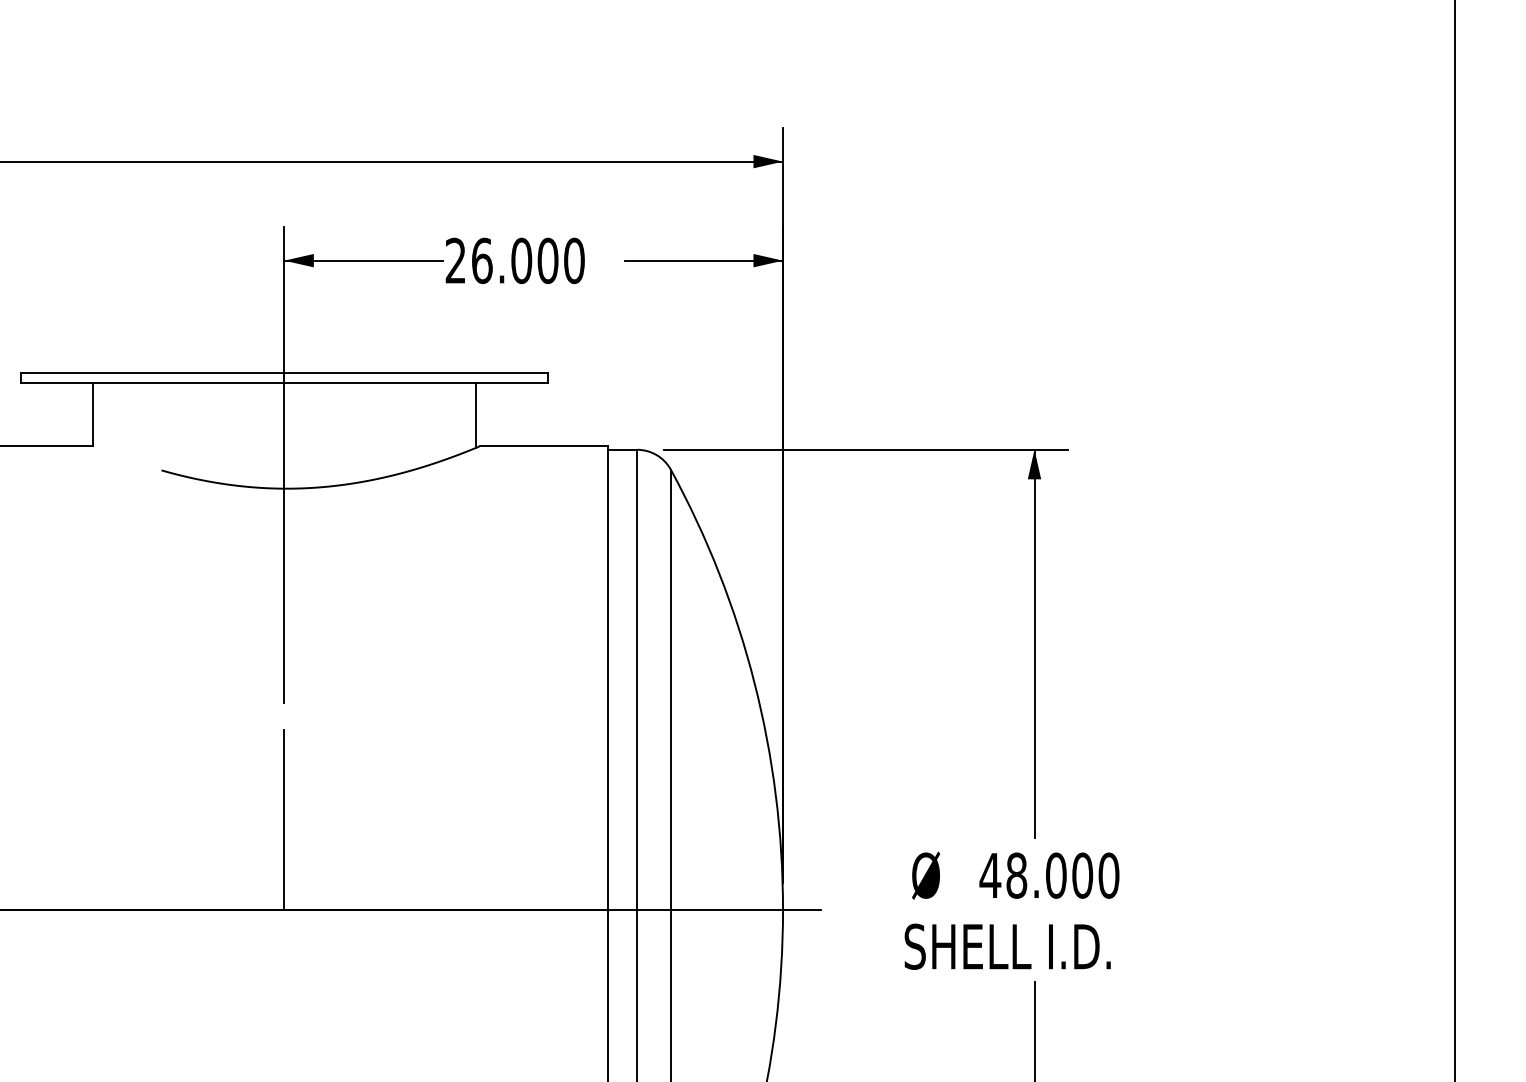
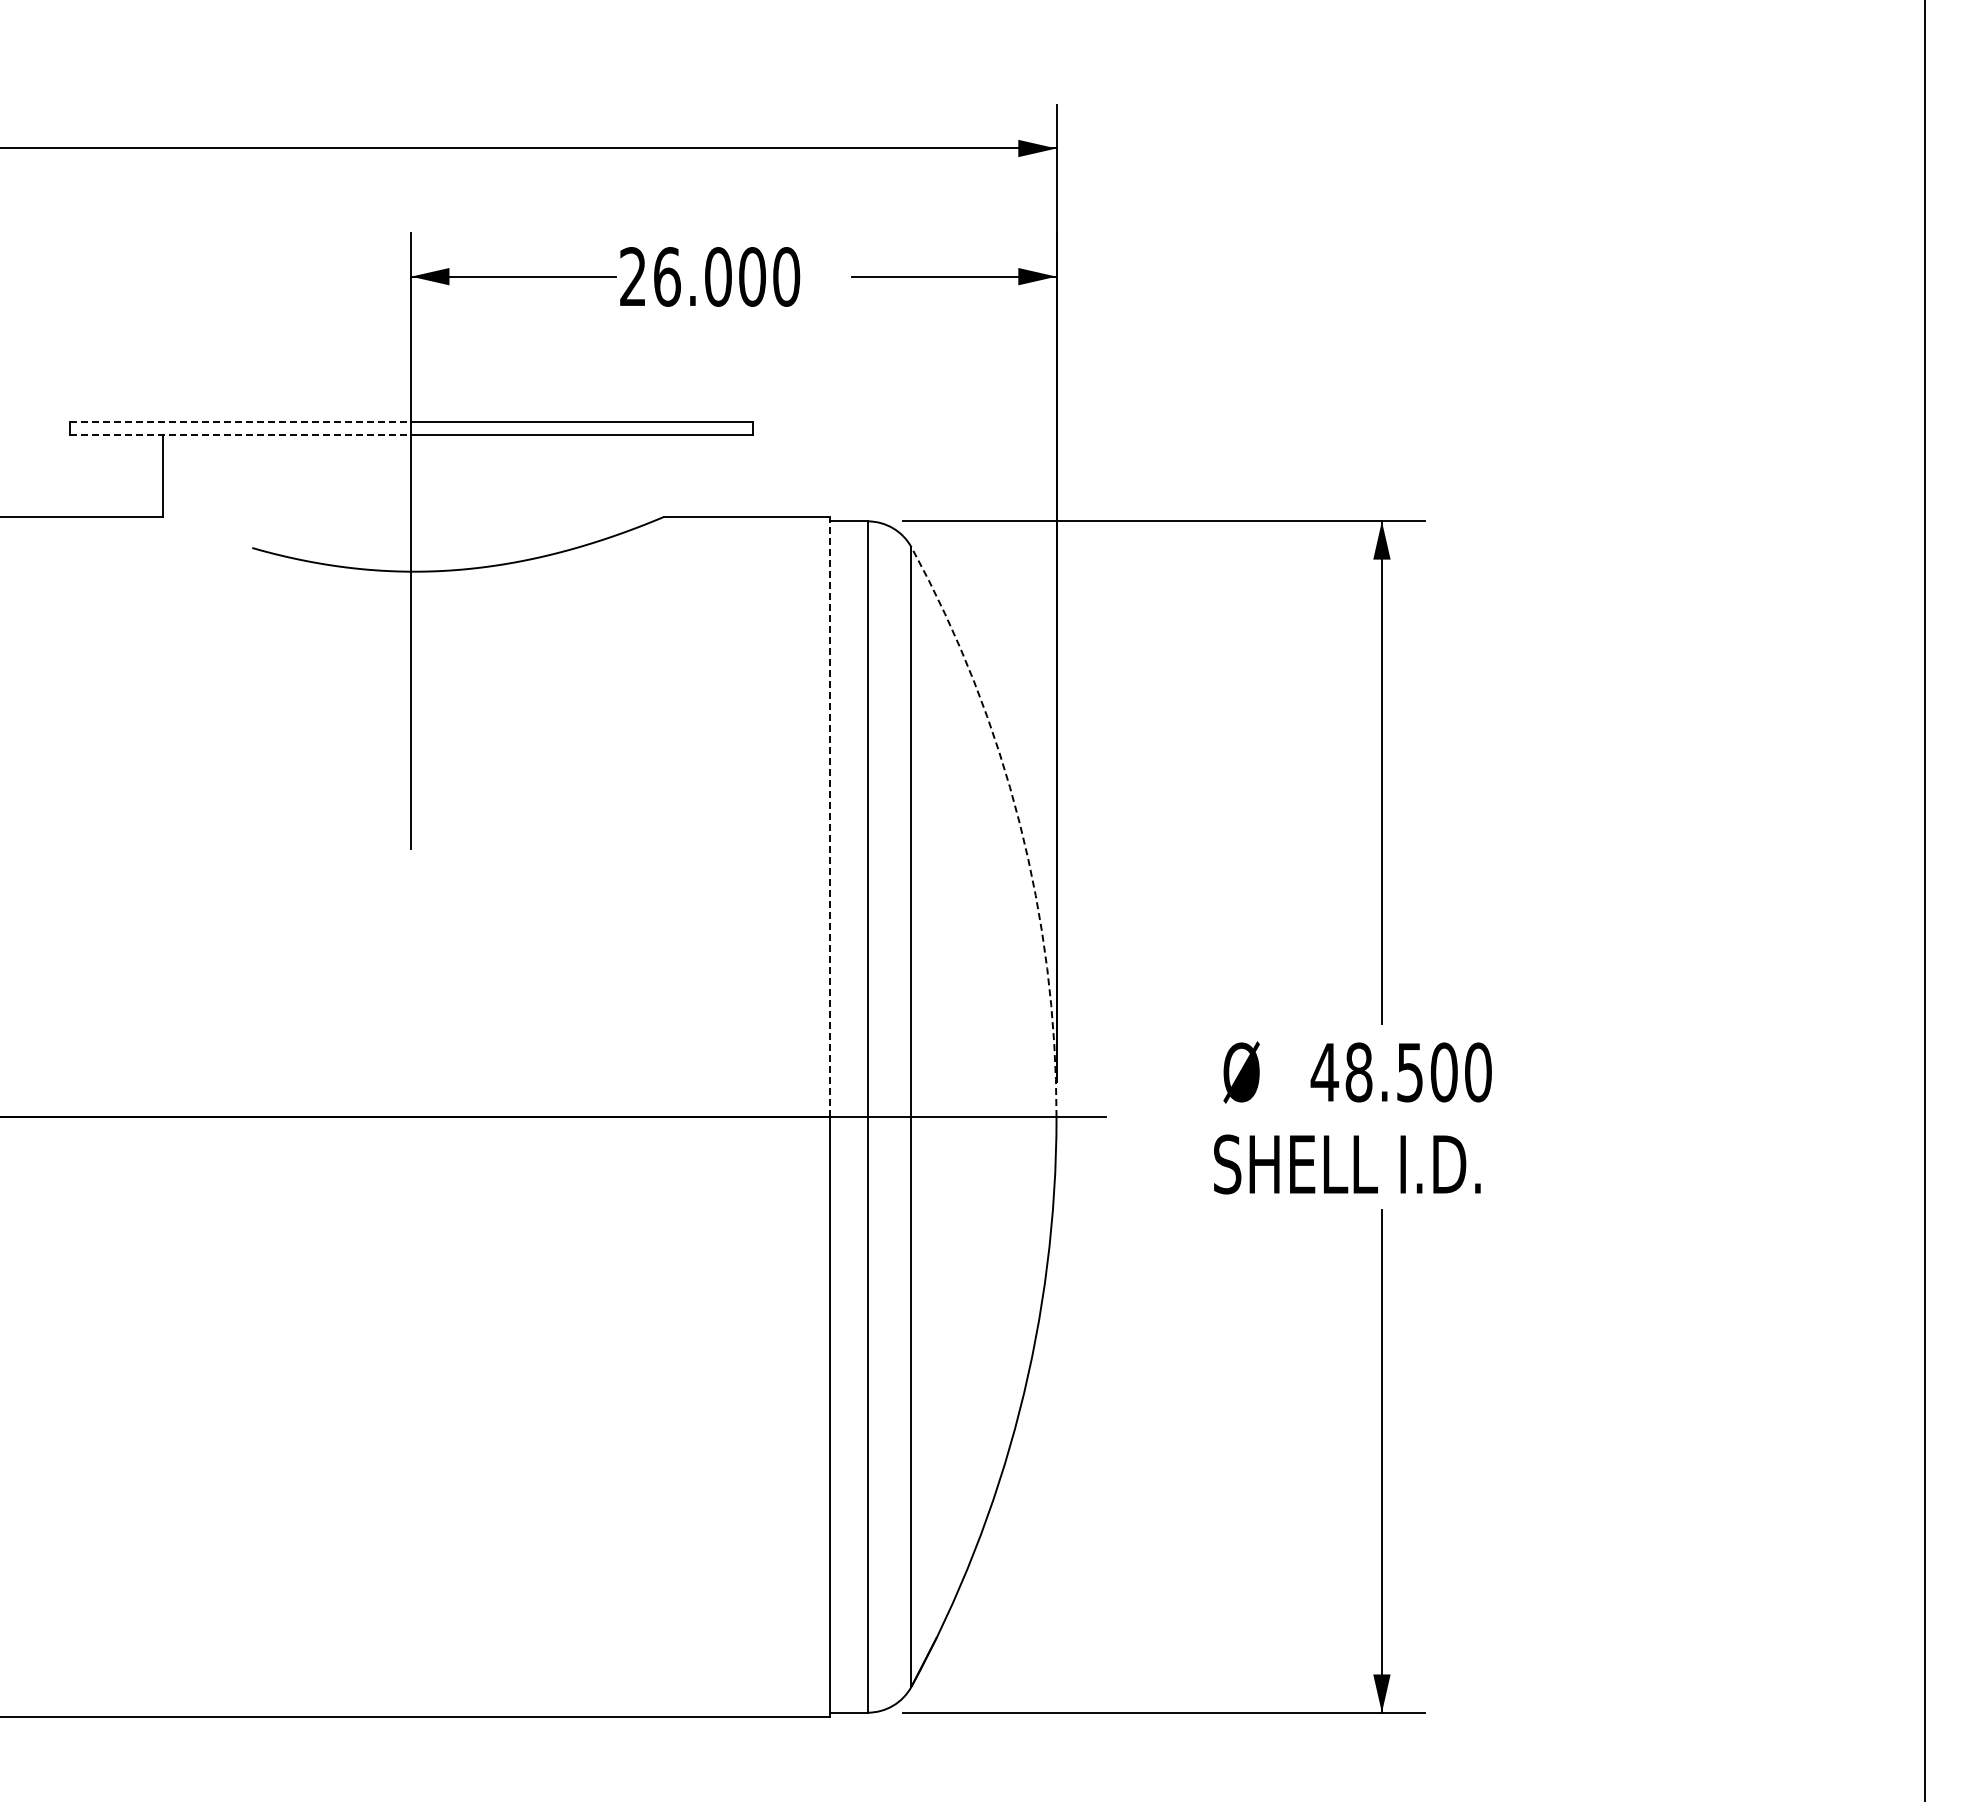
line: (152, 373) -> (240, 422), solid -> dashed
line: (152, 382) -> (240, 434), solid -> dashed
line: (476, 415) -> (659, 476), removed
line: (608, 677) -> (830, 816), solid -> dashed
arc: (754, 683) -> (1019, 823), solid -> dashed
line: (284, 820) -> (411, 1000), removed
text: (1055, 875) -> (1409, 1072), 48.000 -> 48.500

